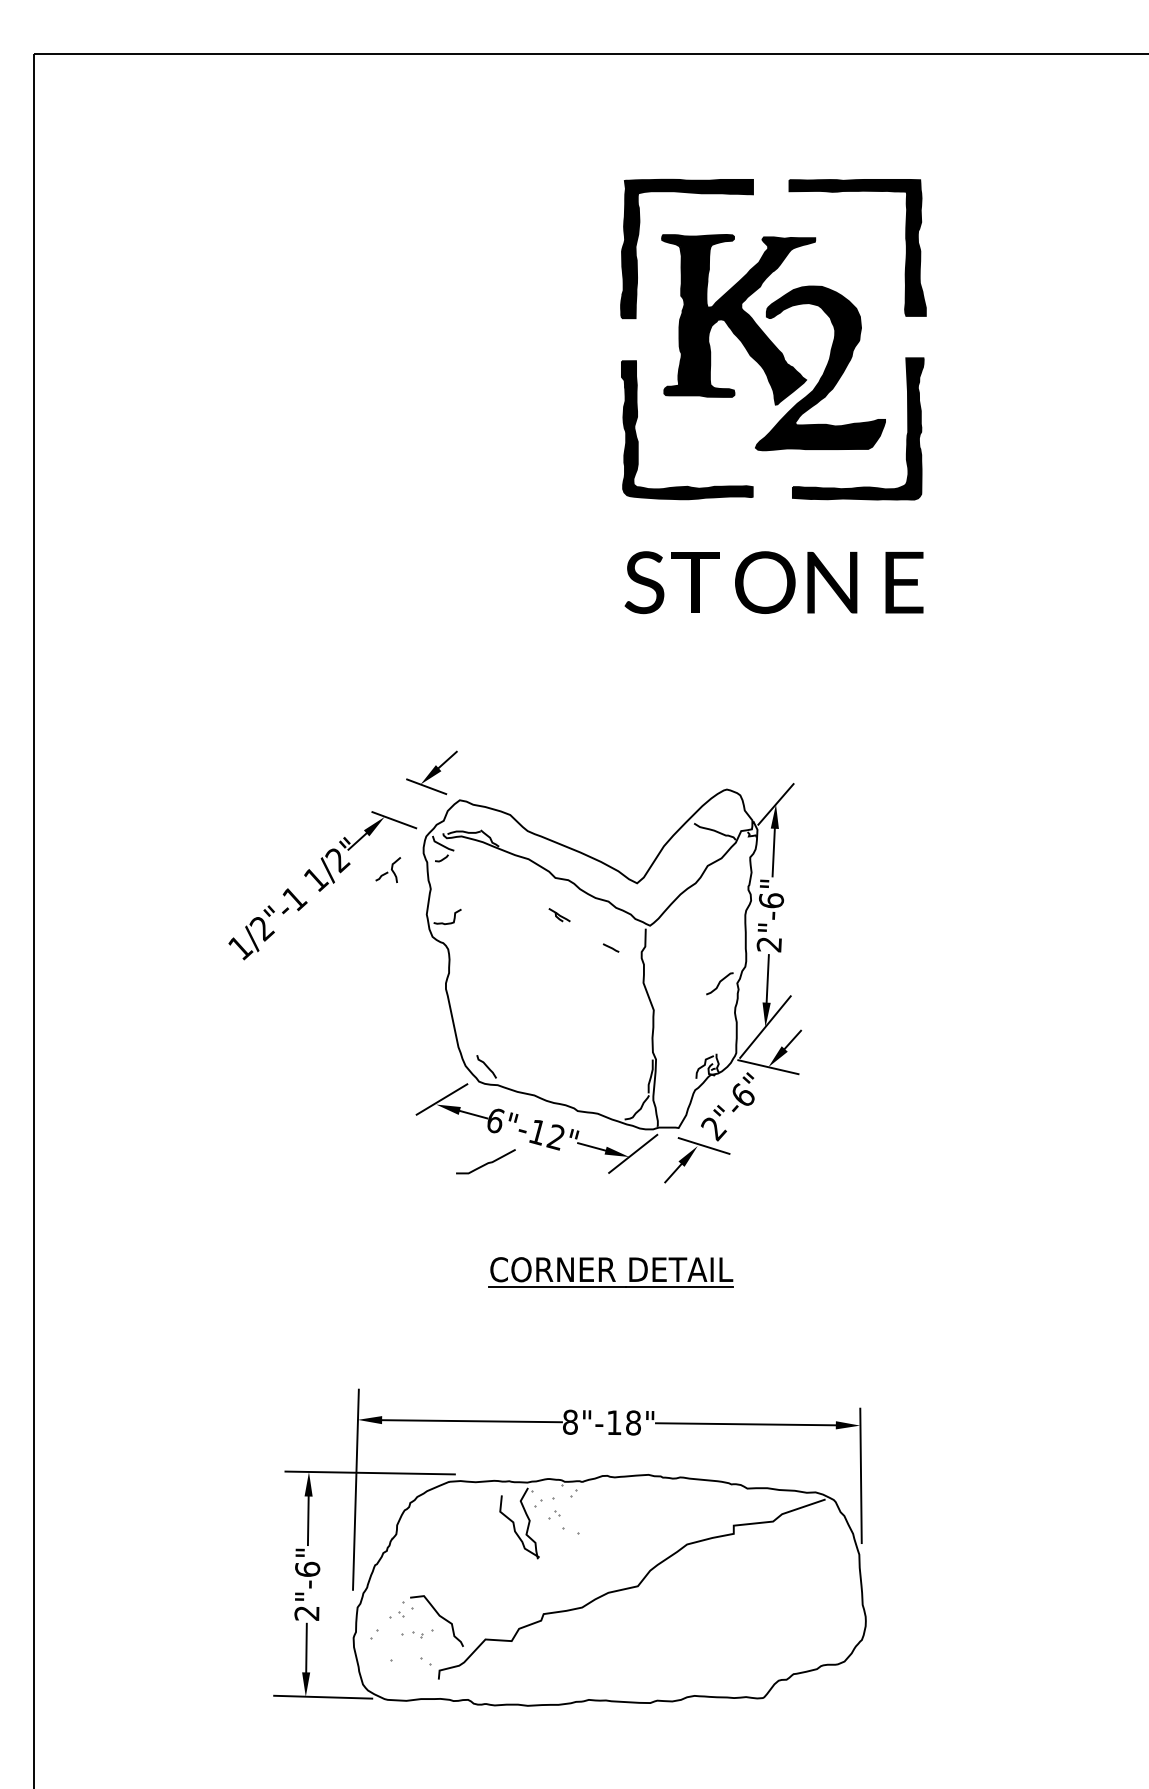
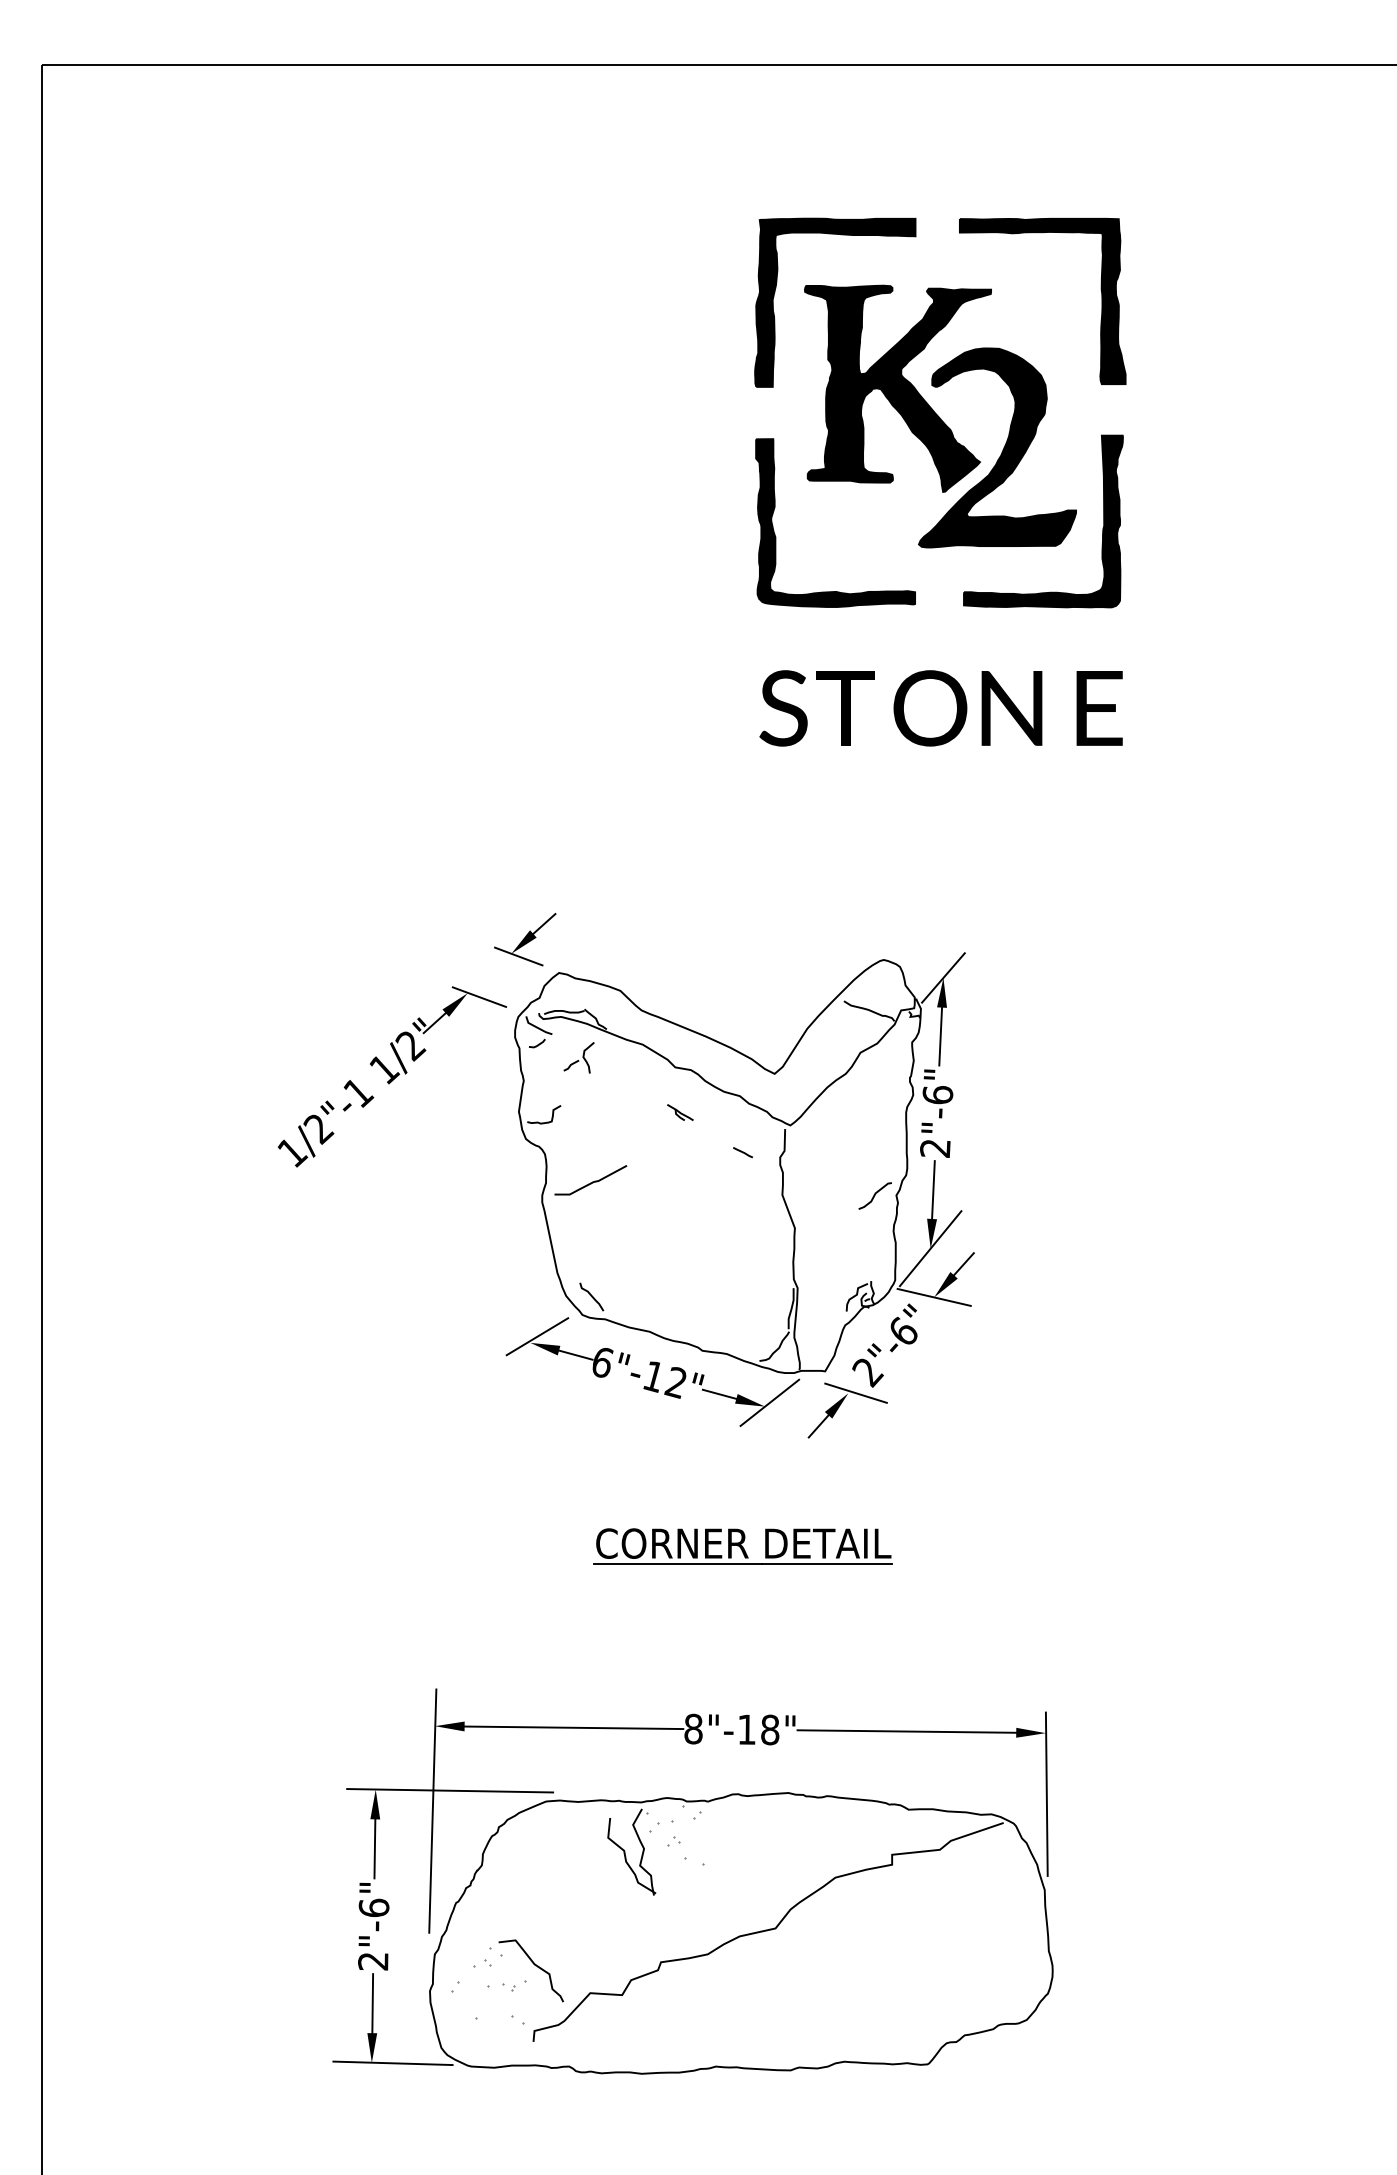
part: (387, 869) -> (578, 1057), moved
curve: (485, 1163) -> (590, 1182), moved

